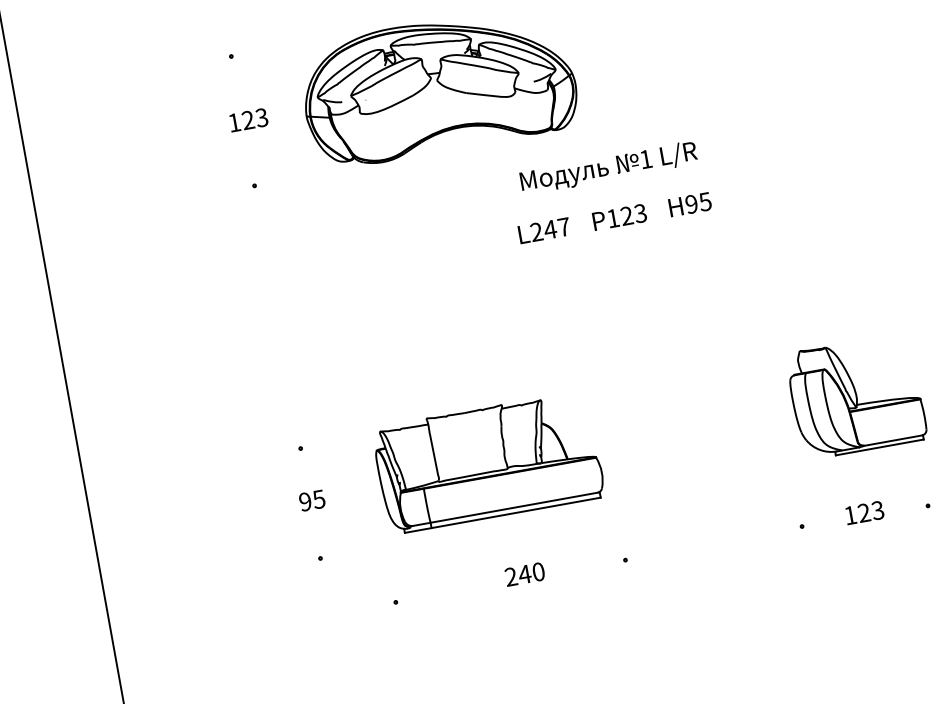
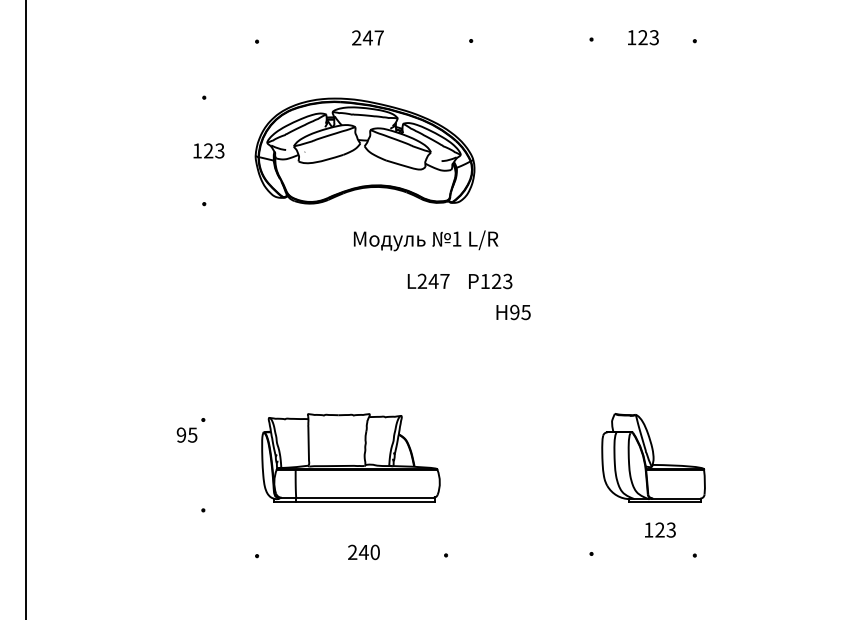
text: (609, 167) -> (426, 240), moved
text: (690, 204) -> (513, 312), moved
text: (311, 500) -> (186, 434), moved
text: (864, 512) -> (660, 529), moved

